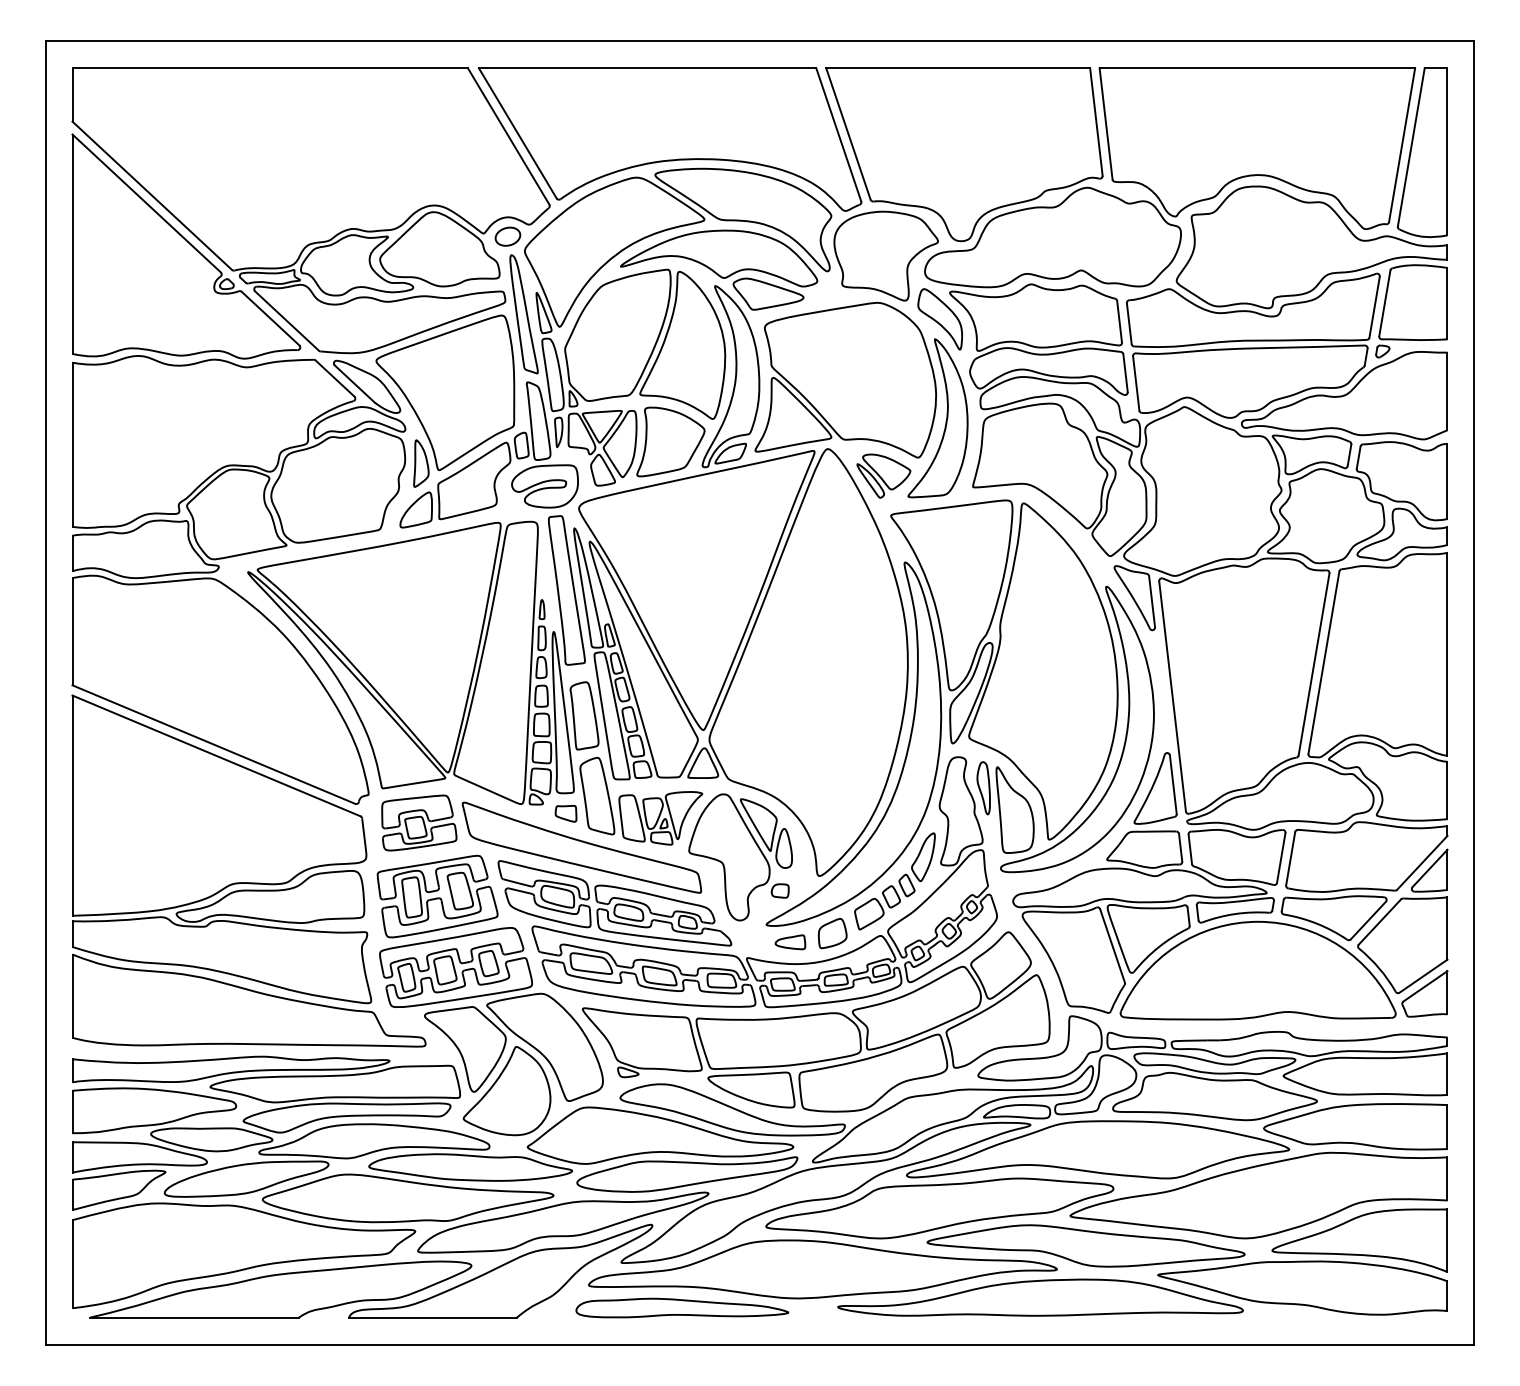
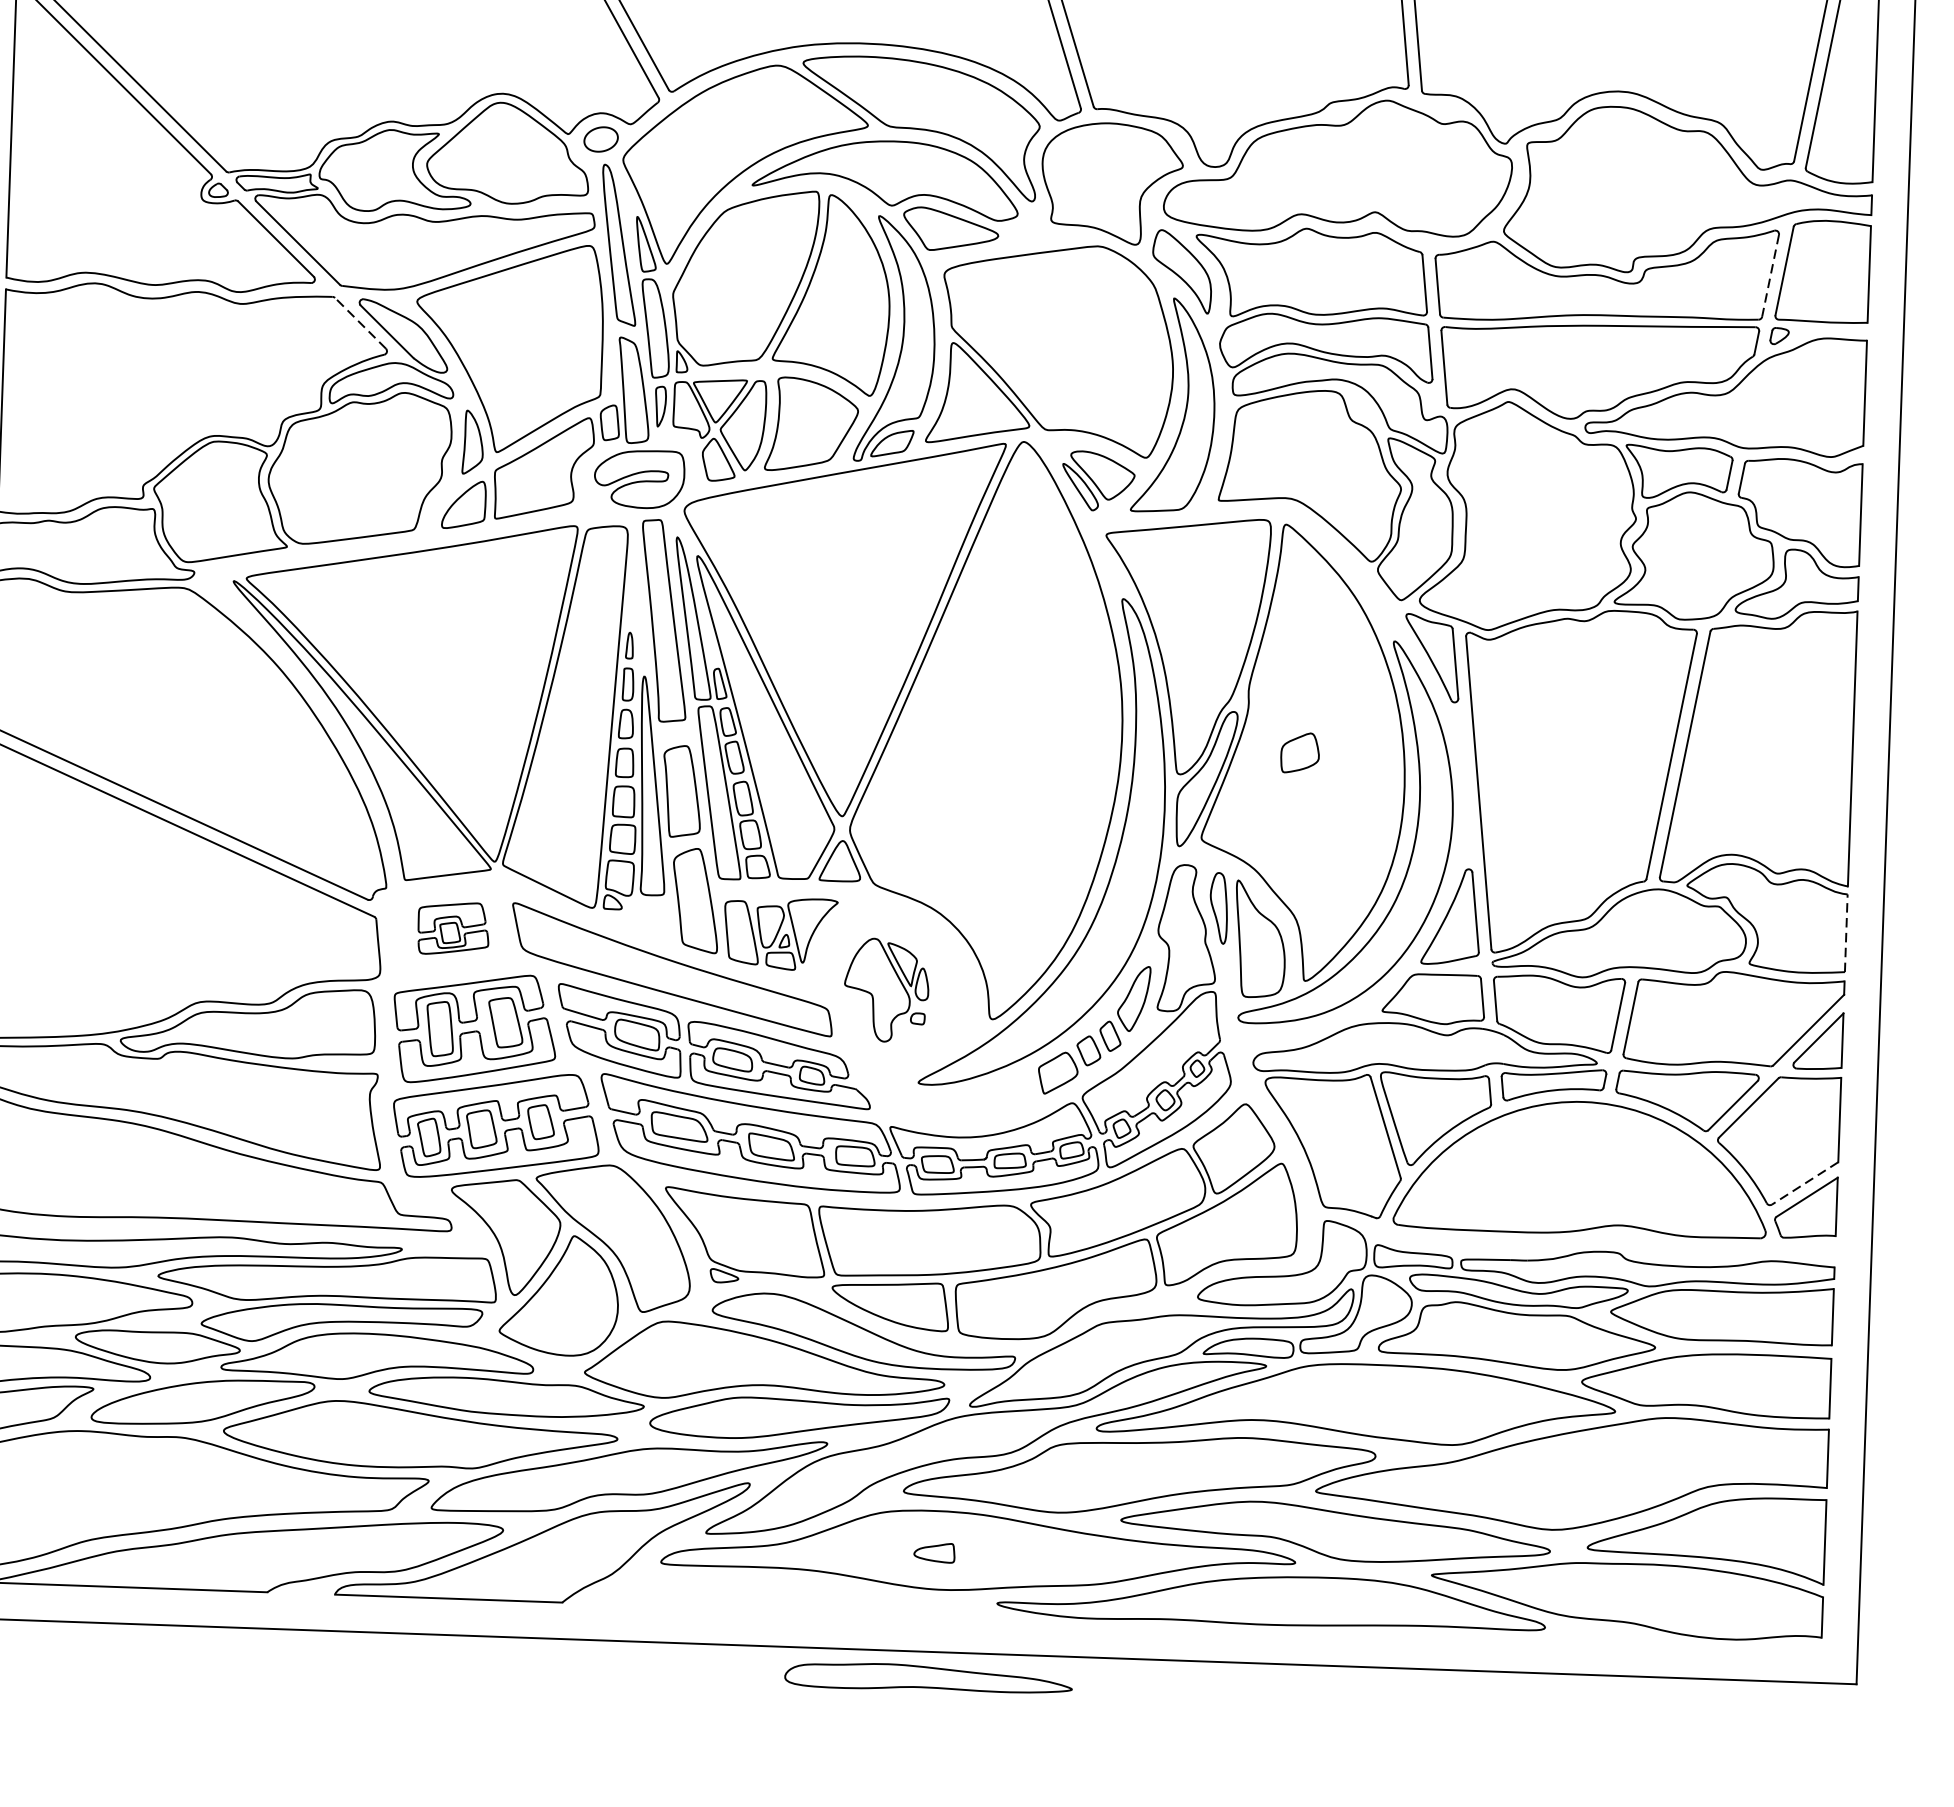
line: (1374, 307) -> (1770, 276), solid -> dashed
line: (335, 378) -> (361, 323), solid -> dashed
line: (1447, 790) -> (1846, 933), solid -> dashed
part: (565, 813) -> (651, 922), removed
part: (419, 822) -> (453, 927), size x0.7
part: (740, 857) -> (886, 990), size x0.6
part: (832, 933) -> (1299, 752), moved
part: (790, 942) -> (934, 1553), moved
line: (1423, 976) -> (1805, 1183), solid -> dashed
part: (682, 1307) -> (928, 1677), moved

